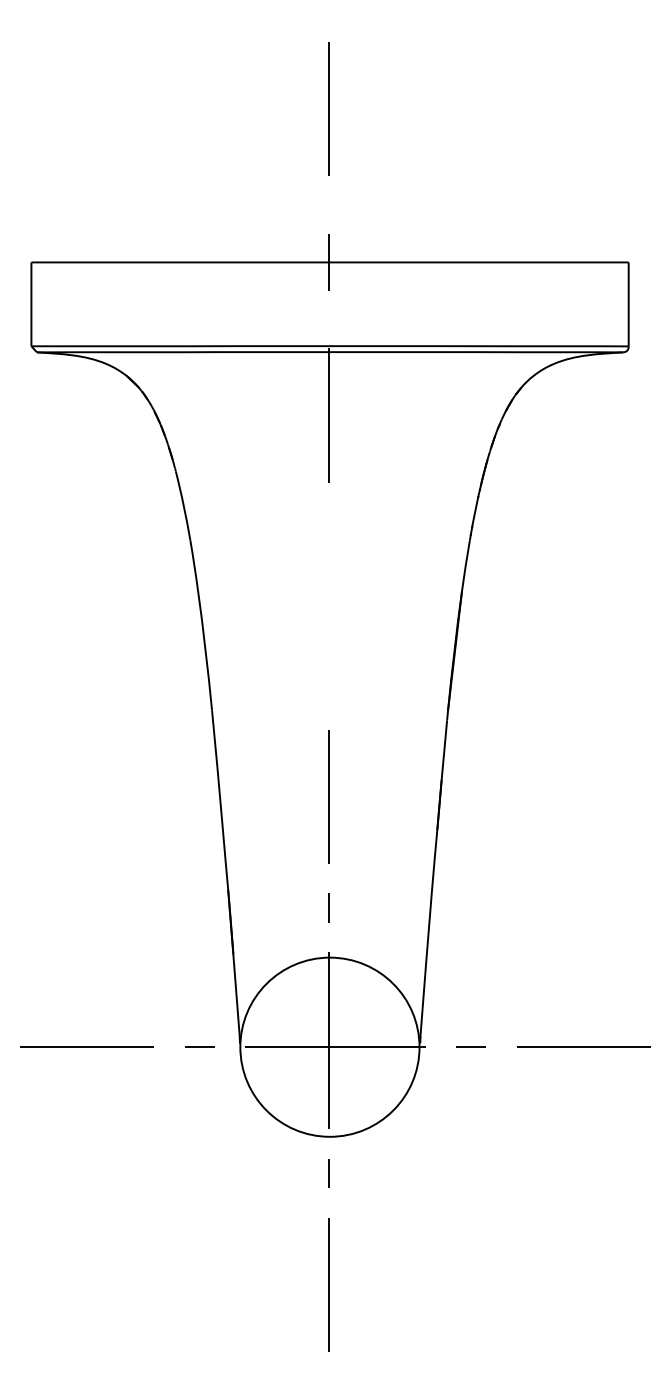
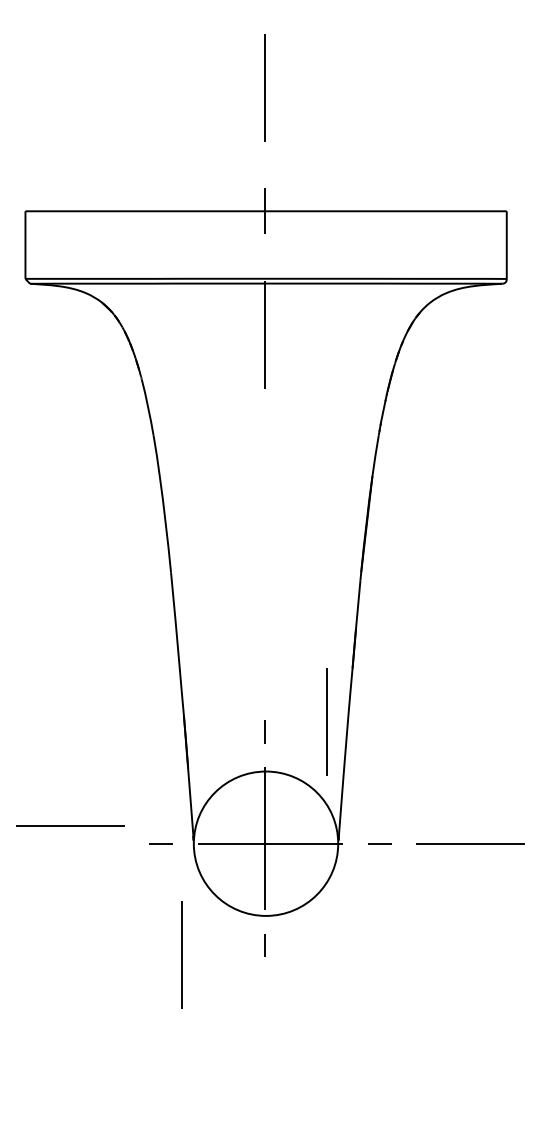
line: (328, 796) -> (326, 721), moved
line: (87, 1046) -> (70, 825), moved
line: (328, 1283) -> (181, 954), moved

